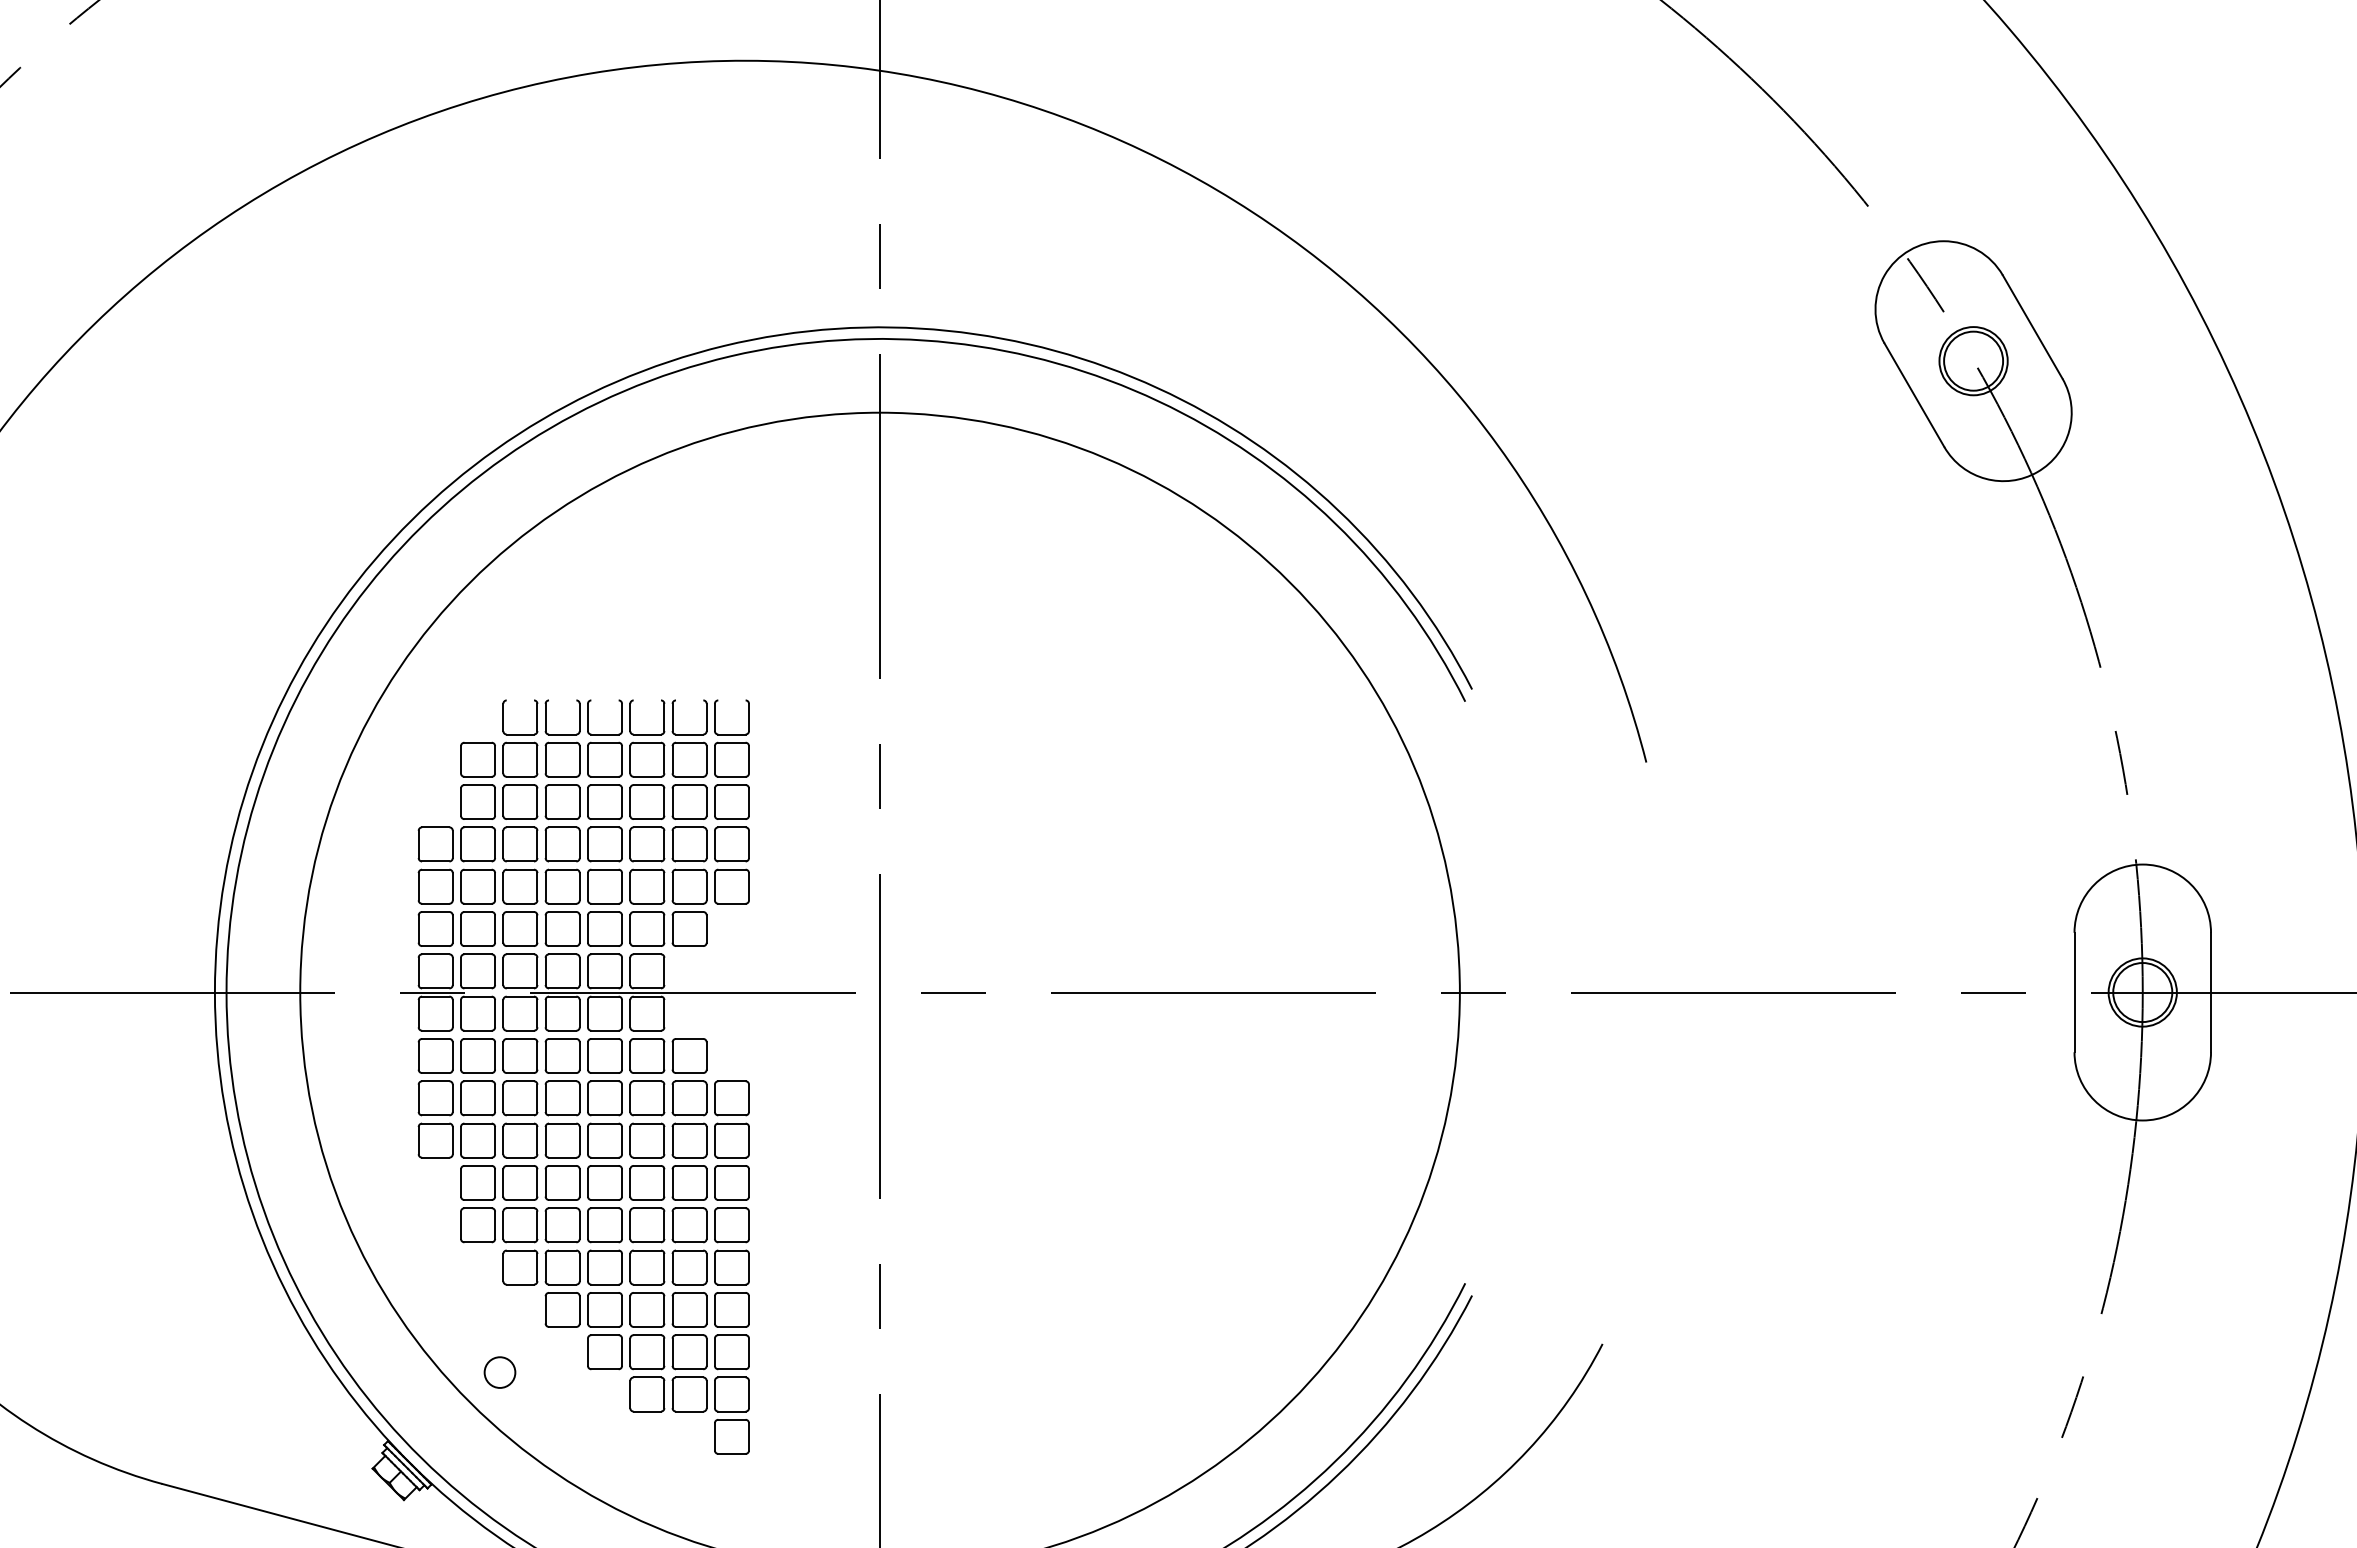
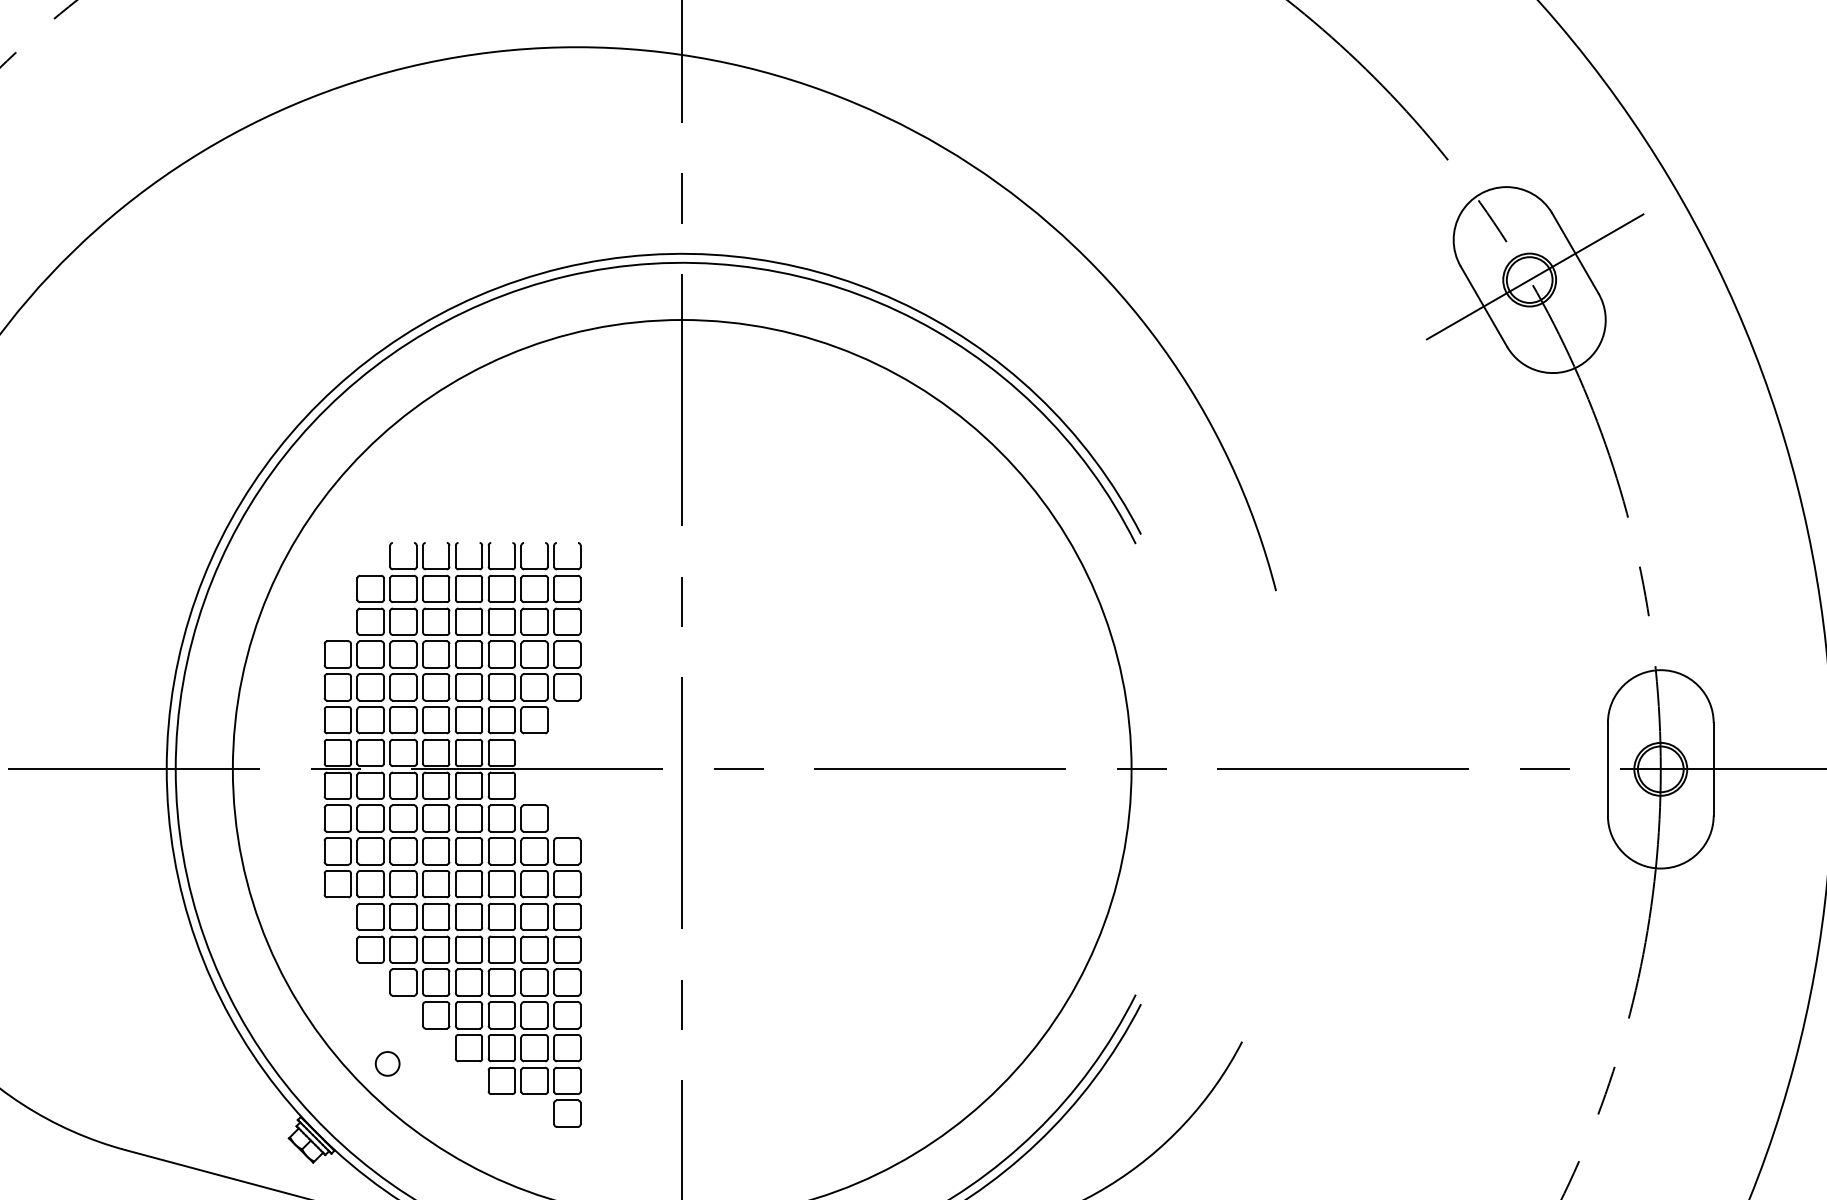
line: (1973, 360) -> (1529, 279), added

